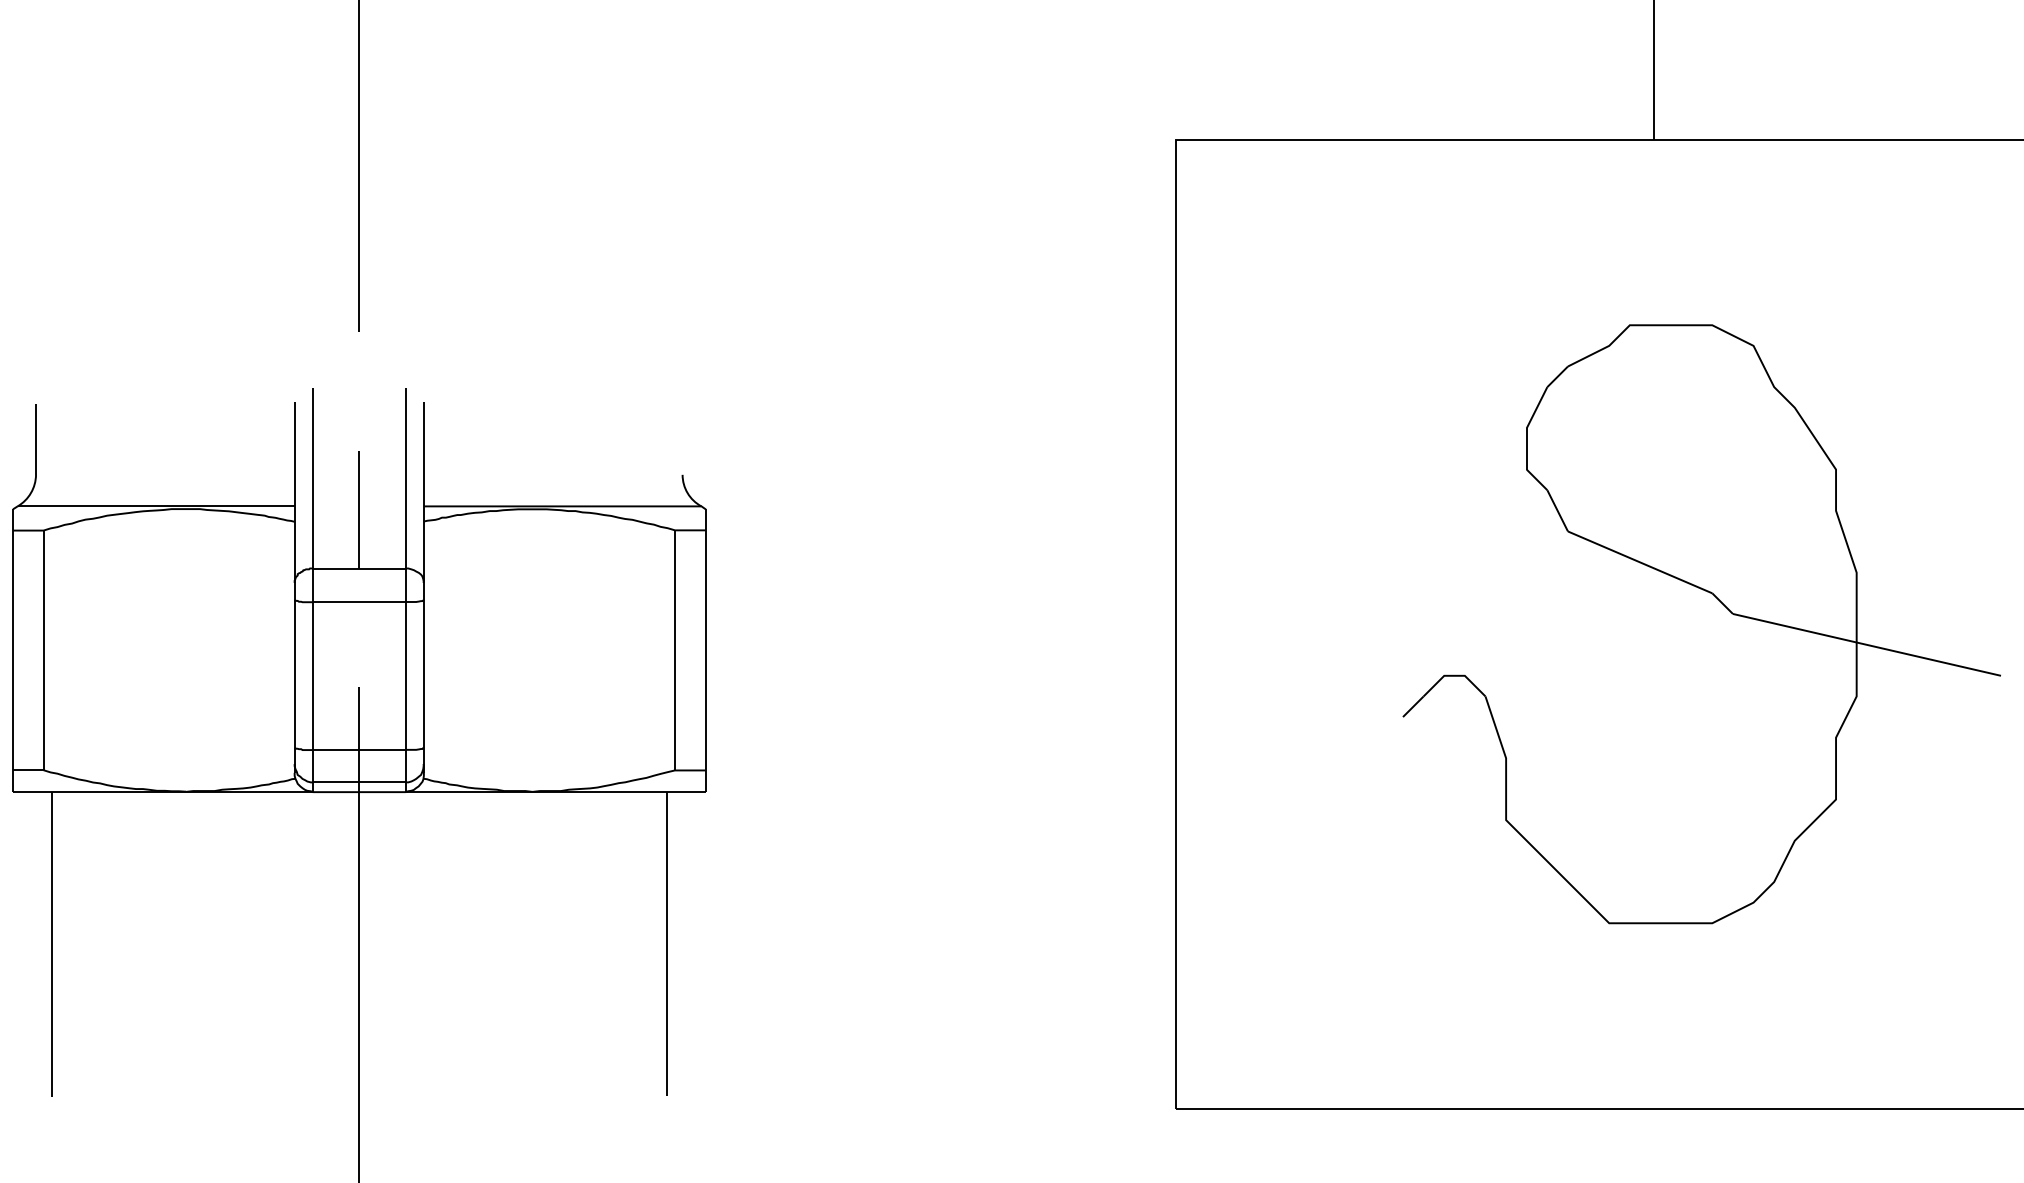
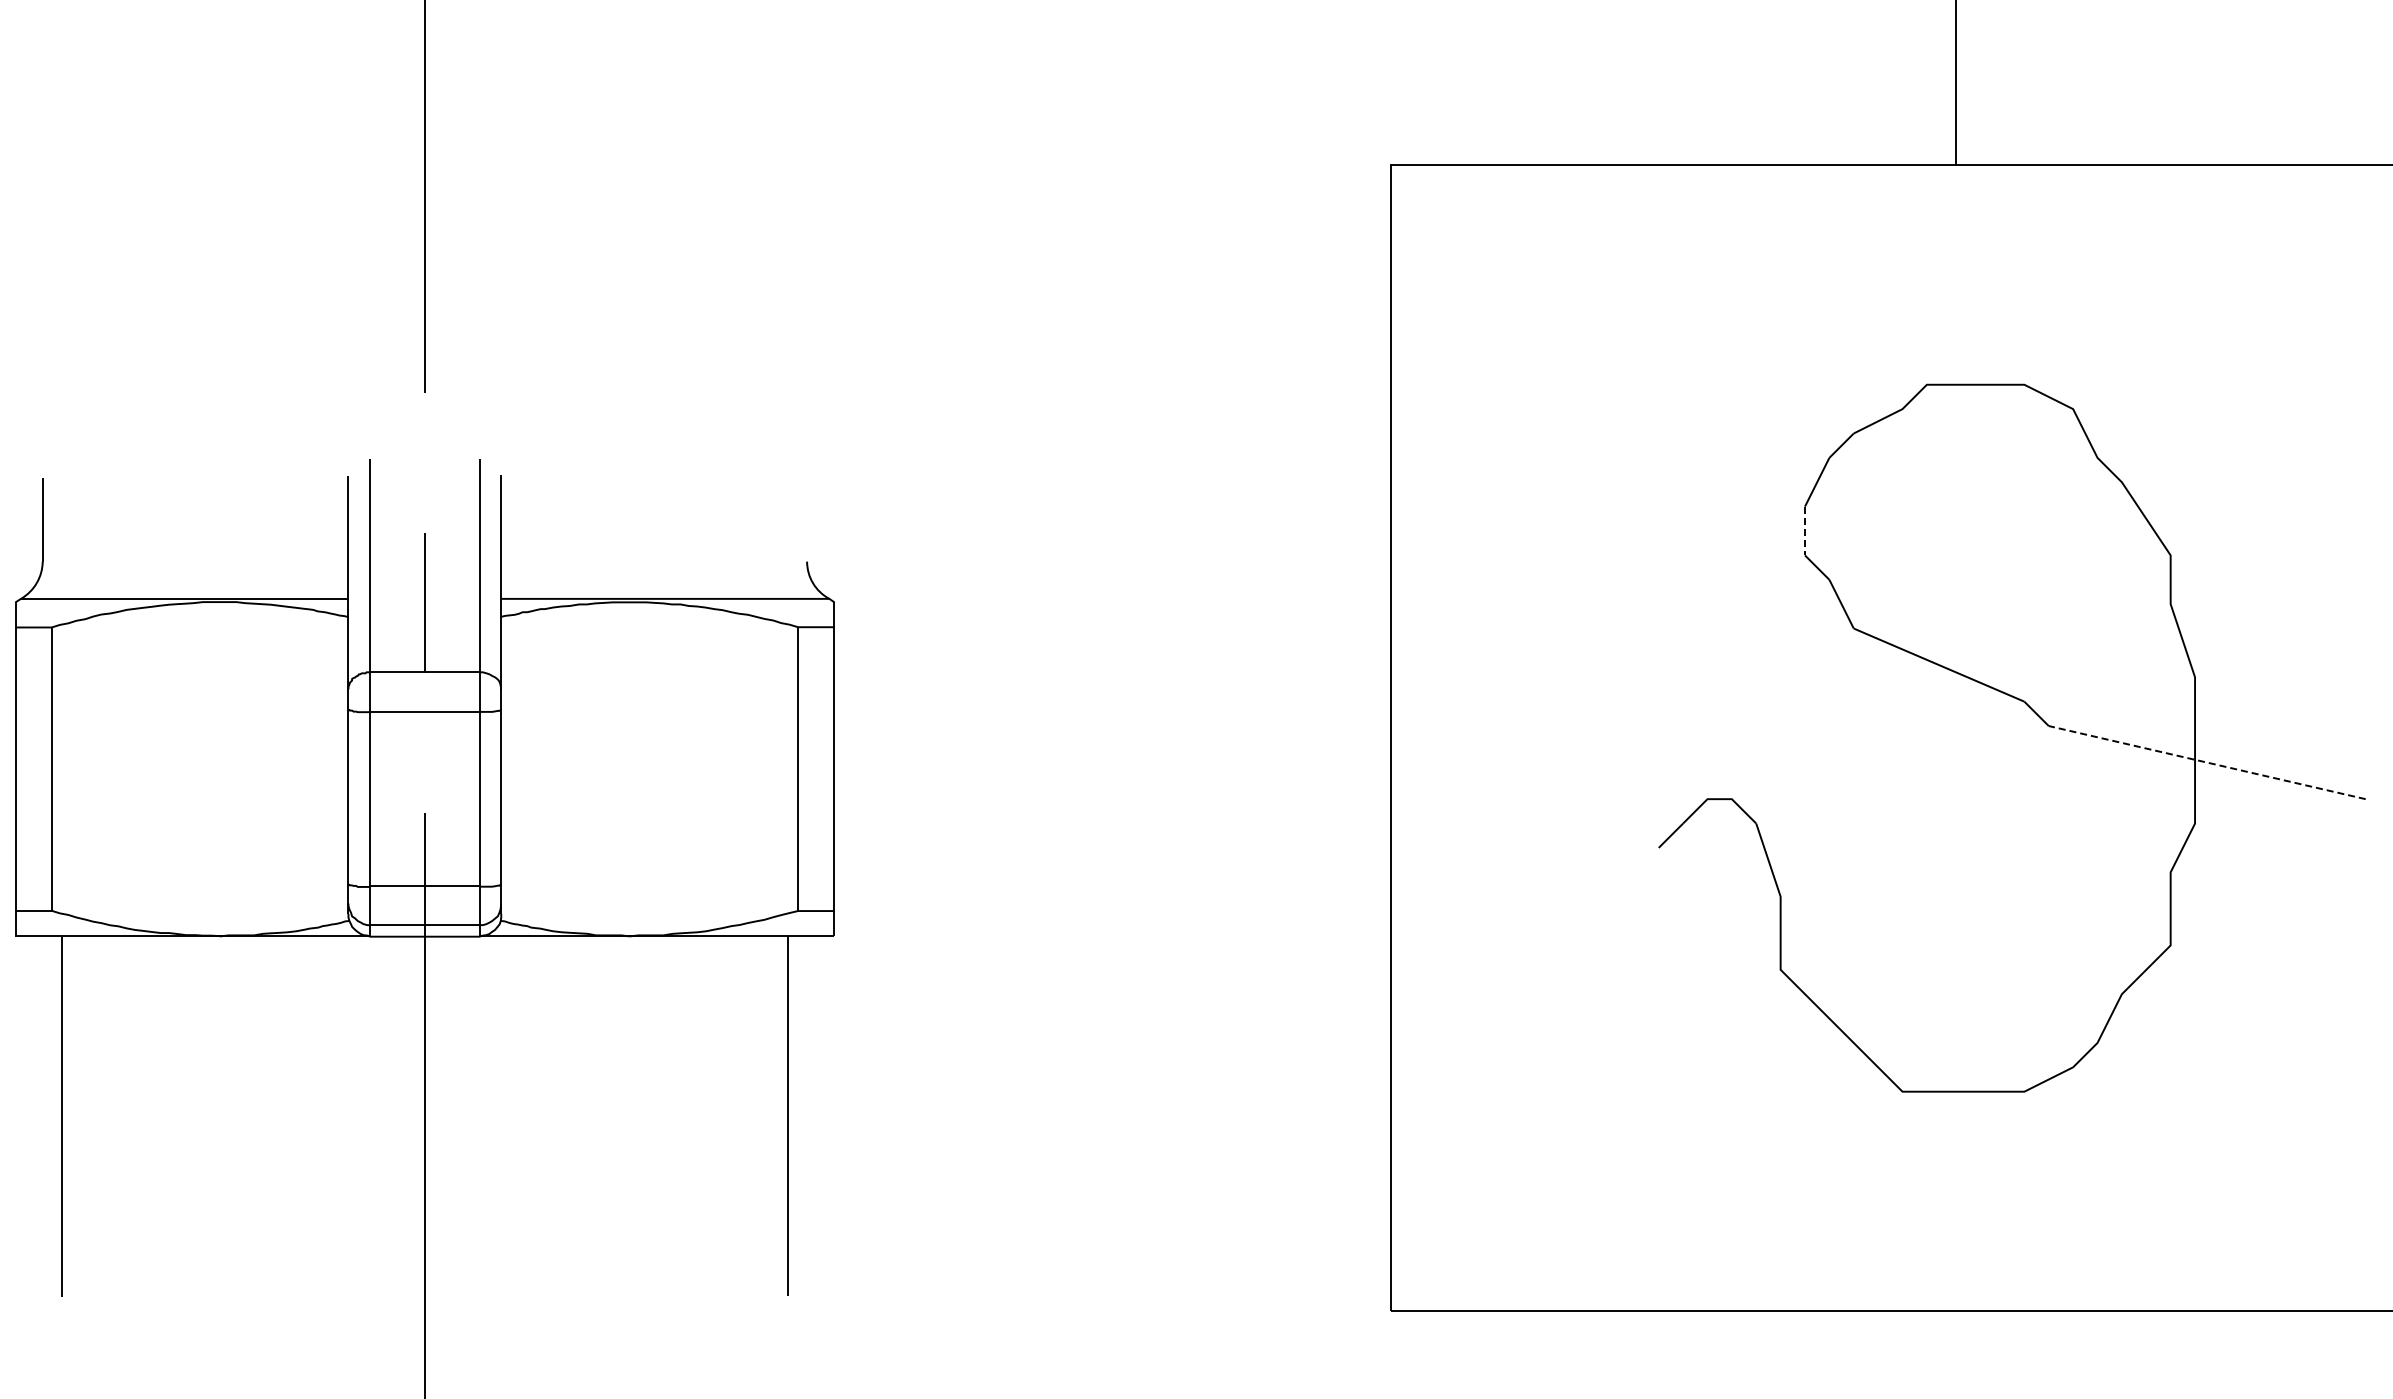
line: (1527, 449) -> (1805, 531), solid -> dashed
line: (1867, 644) -> (2207, 762), solid -> dashed

